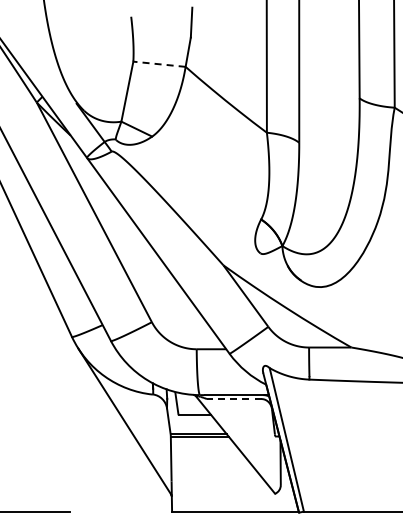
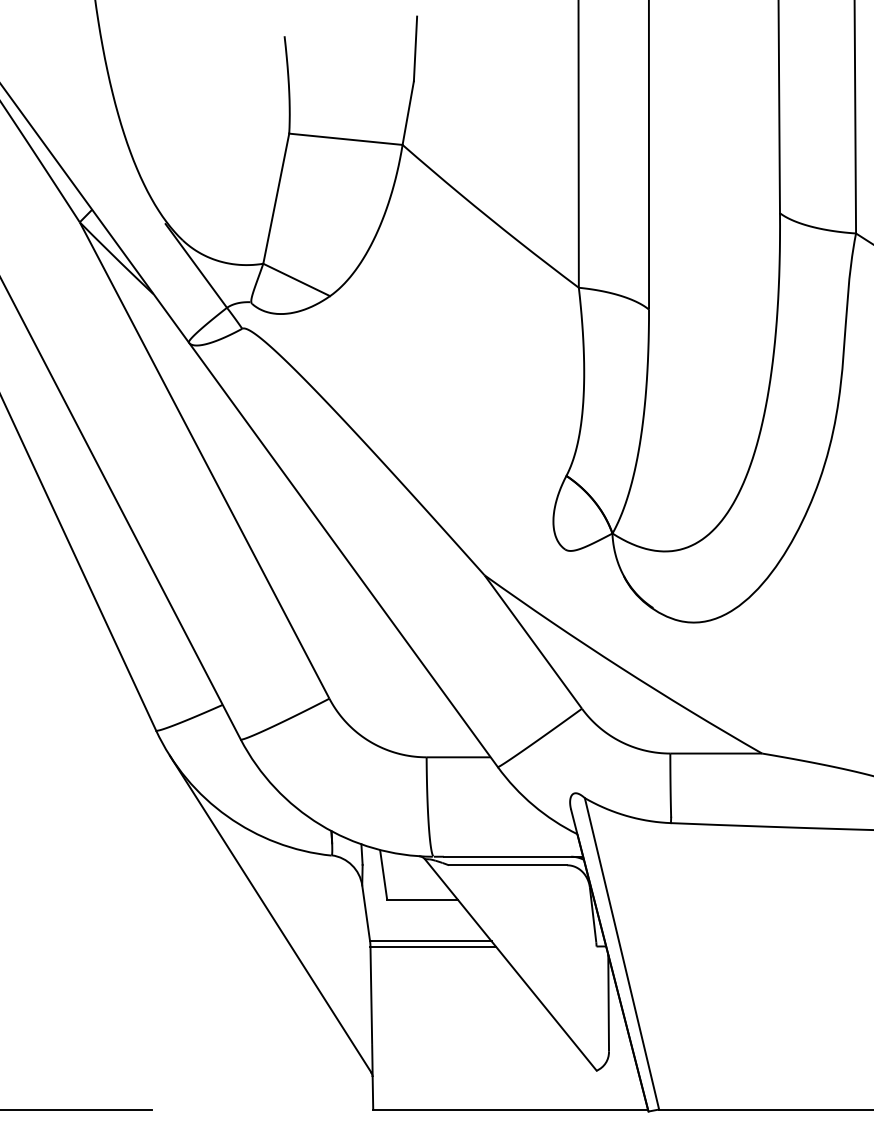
line: (159, 64) -> (345, 139), dashed -> solid
line: (233, 399) -> (506, 866), dashed -> solid

